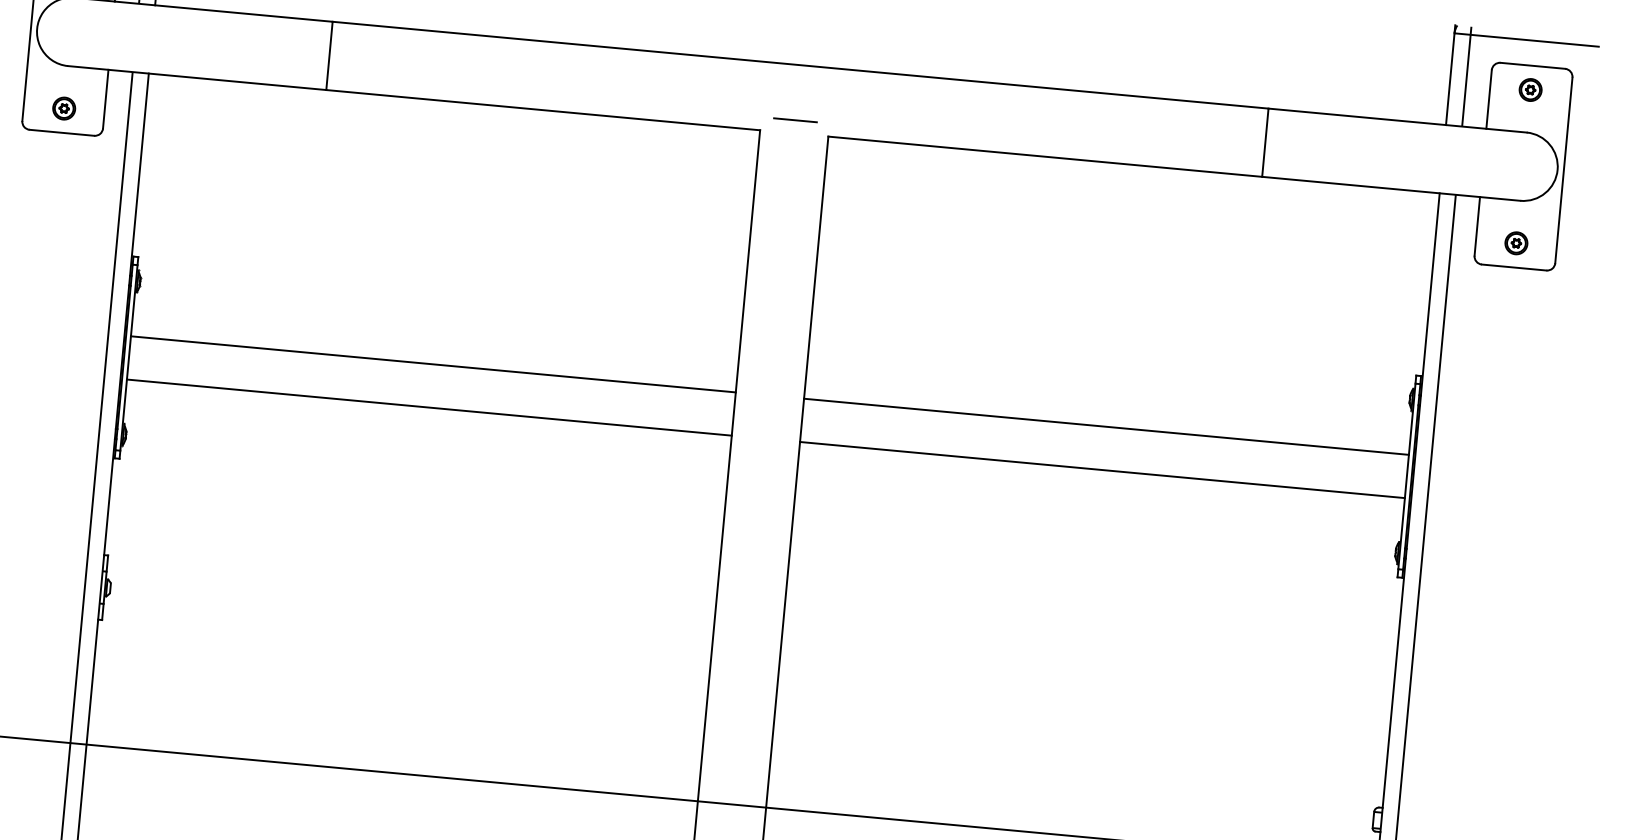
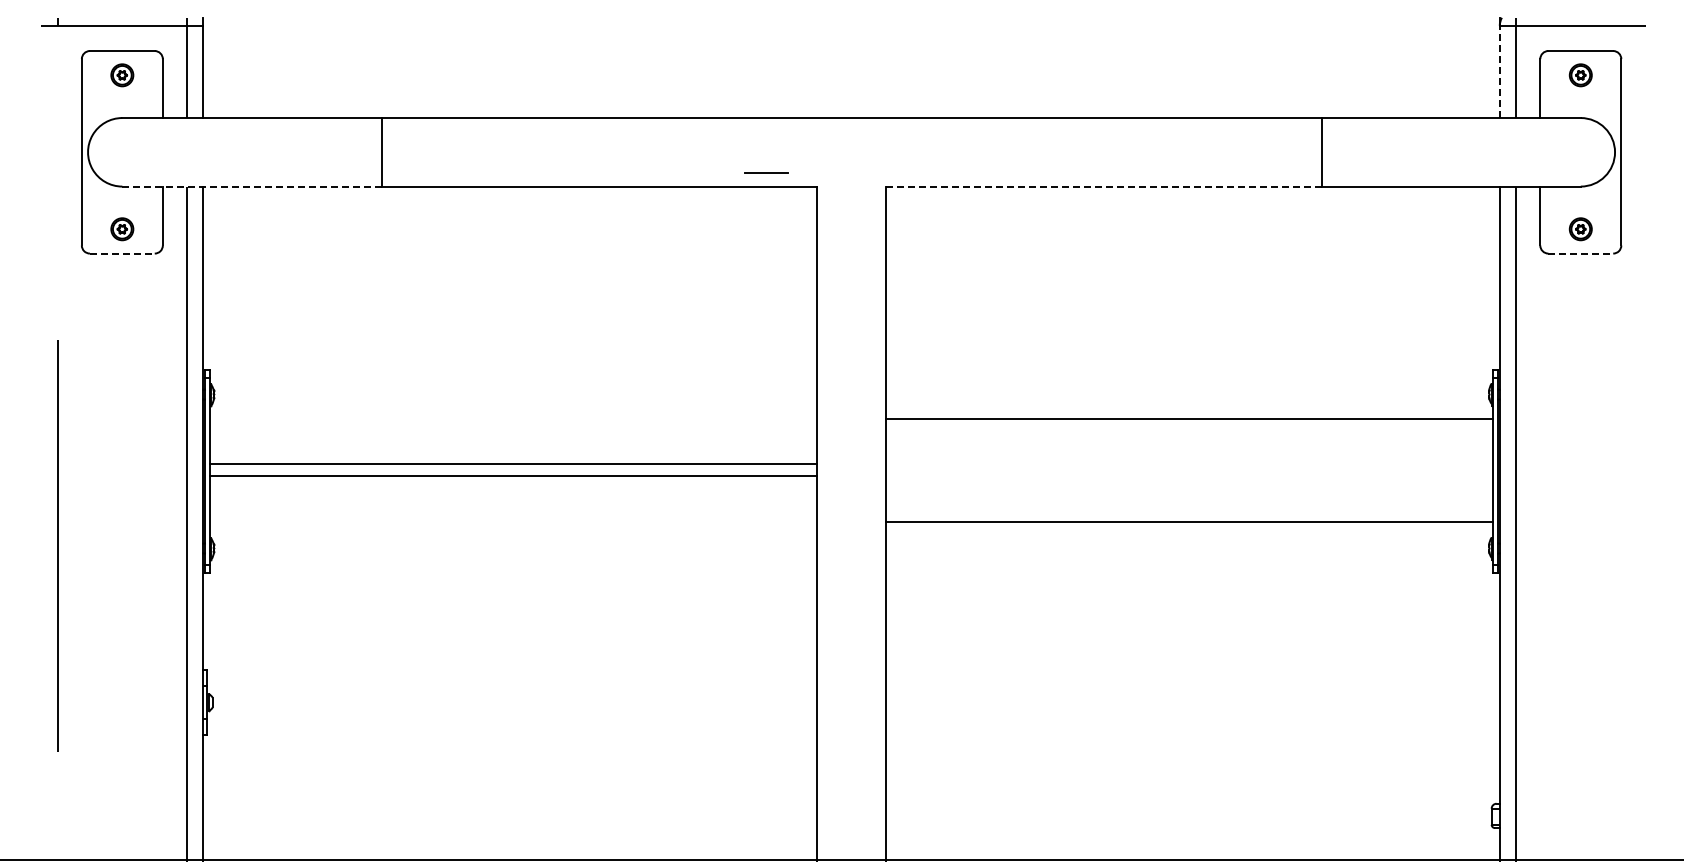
line: (196, 77) -> (251, 186), solid -> dashed
line: (1450, 78) -> (1499, 71), solid -> dashed
line: (795, 119) -> (766, 172), moved
line: (62, 132) -> (122, 253), solid -> dashed
line: (1045, 156) -> (1103, 186), solid -> dashed
line: (1514, 267) -> (1581, 253), solid -> dashed
line: (433, 364) -> (513, 475), moved
line: (429, 407) -> (513, 464), moved
line: (1106, 426) -> (1189, 418), moved
line: (1102, 470) -> (1189, 522), moved

